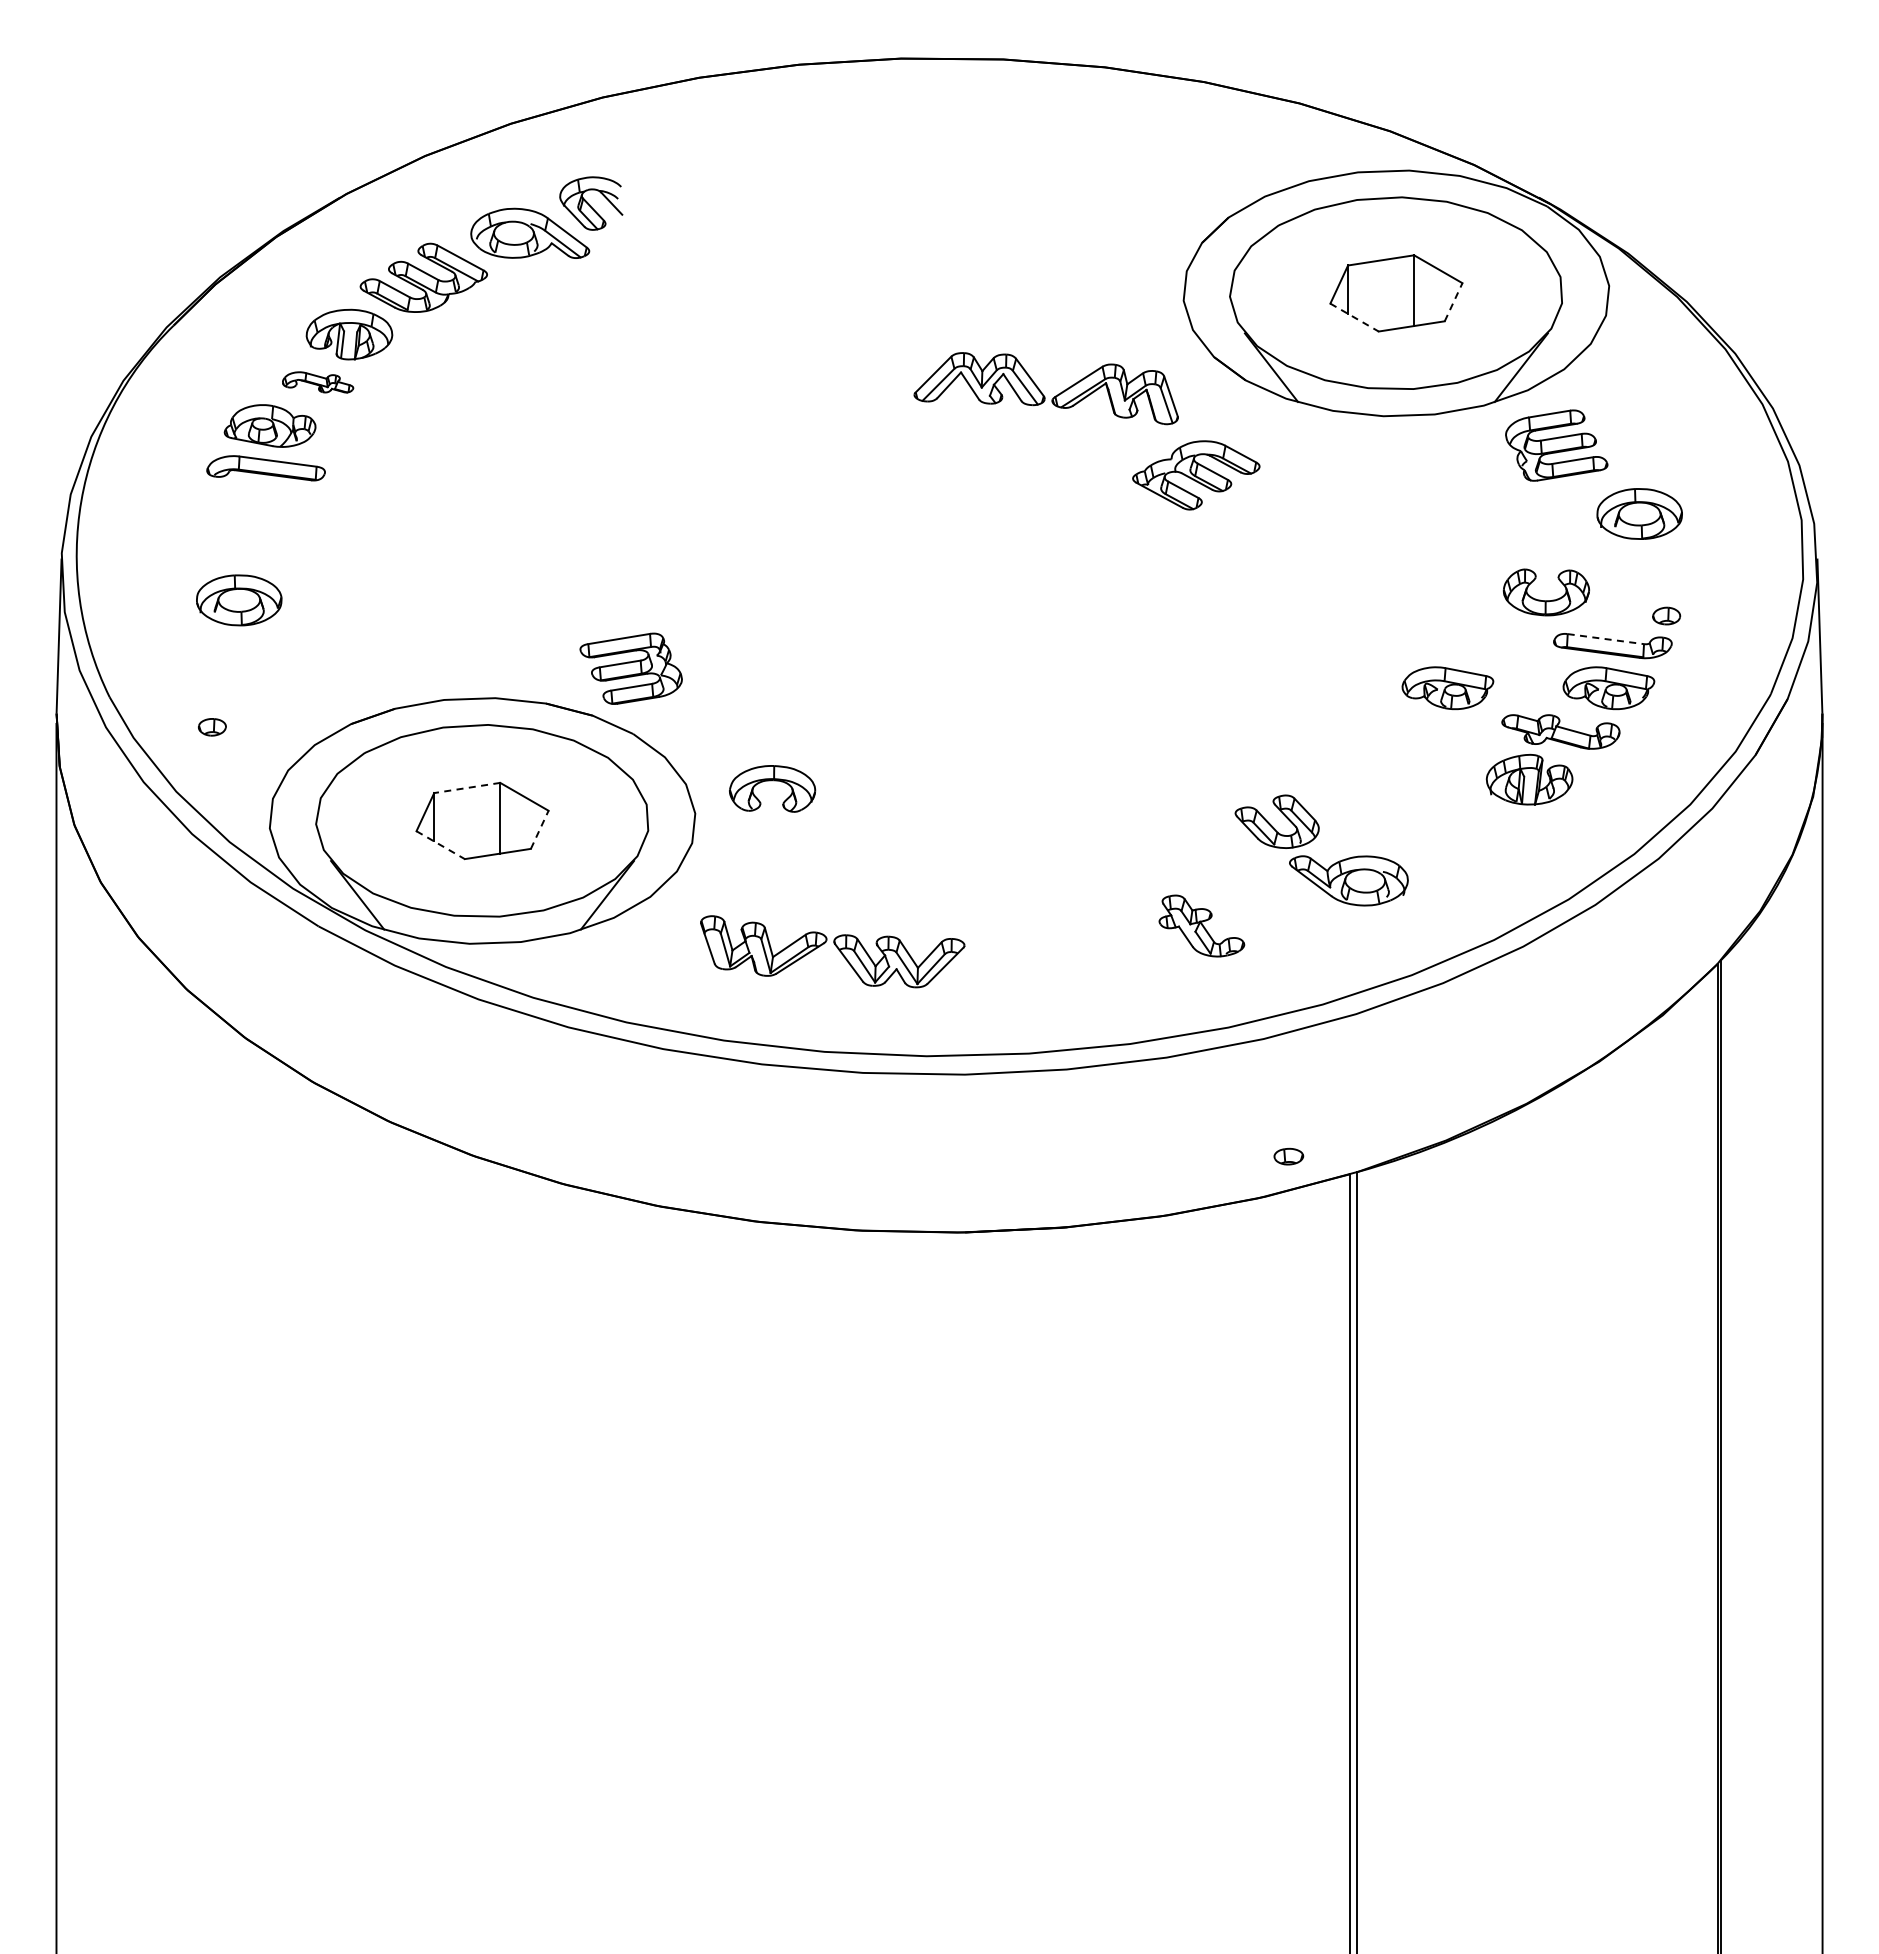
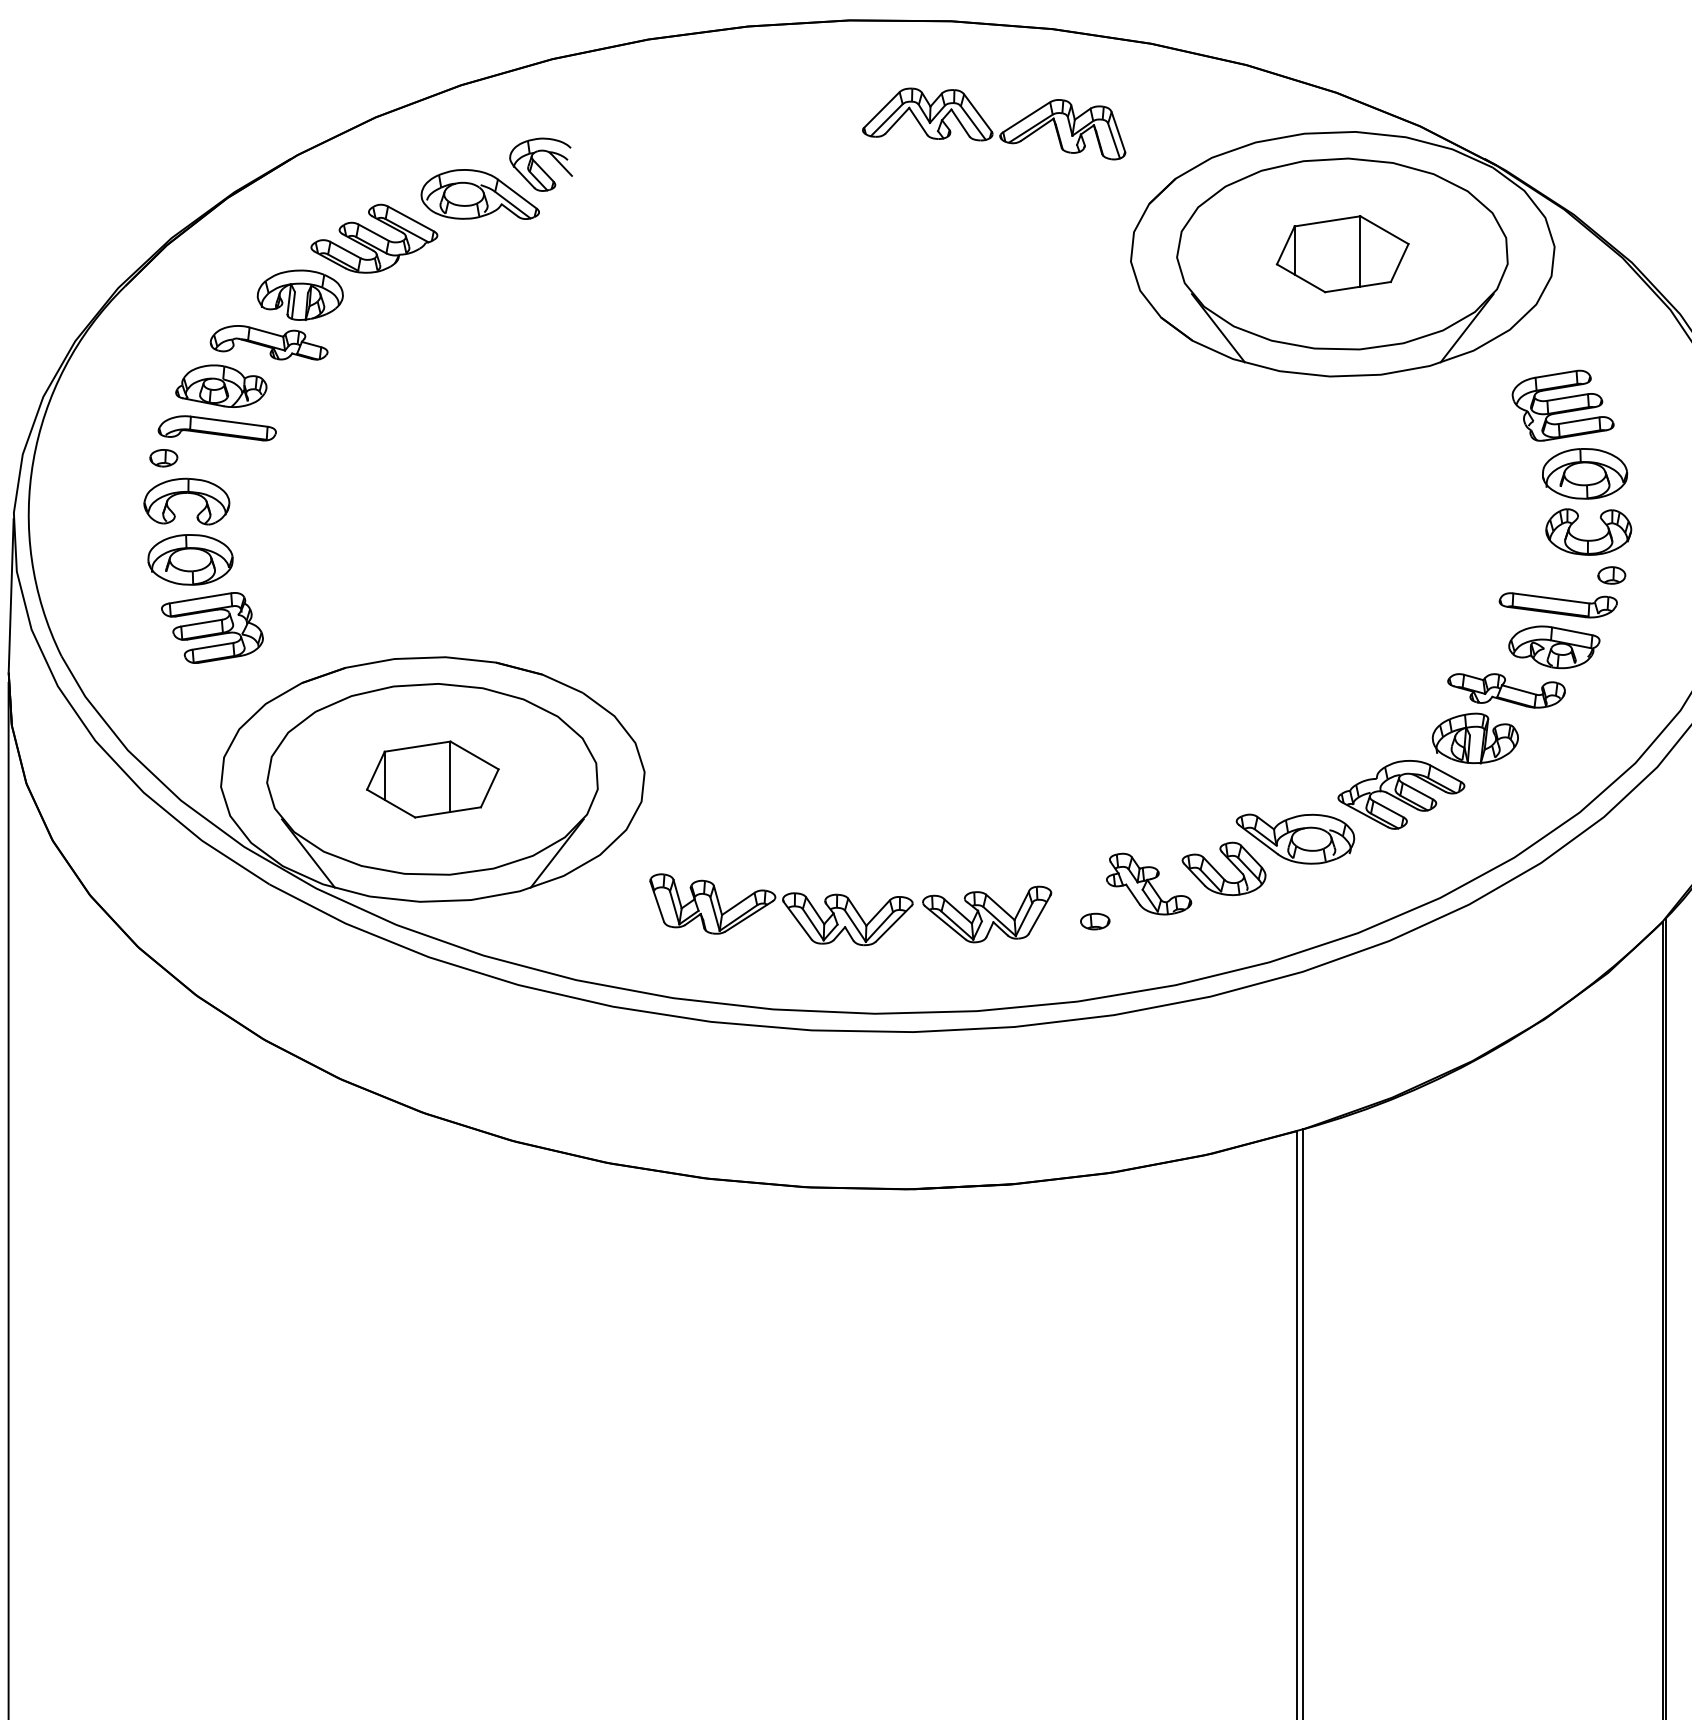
line: (1453, 301) -> (1399, 262), dashed -> solid
line: (1354, 317) -> (1301, 278), dashed -> solid
part: (317, 382) -> (268, 342), size x1.67
part: (1045, 388) -> (993, 123), moved
part: (1556, 445) -> (1562, 405), moved
part: (1196, 475) -> (1401, 794), moved
part: (1545, 600) -> (1587, 540), moved
line: (1606, 639) -> (1551, 598), dashed -> solid
part: (630, 668) -> (211, 627), moved
part: (1447, 688) -> (1393, 647), removed
part: (212, 727) -> (163, 458), moved
part: (772, 781) -> (186, 494), moved
line: (466, 788) -> (416, 747), dashed -> solid
part: (1276, 821) -> (1223, 868), moved
line: (539, 829) -> (489, 788), dashed -> solid
line: (440, 845) -> (390, 803), dashed -> solid
part: (1039, 956) -> (987, 914), added
part: (1288, 1156) -> (1094, 921), moved

